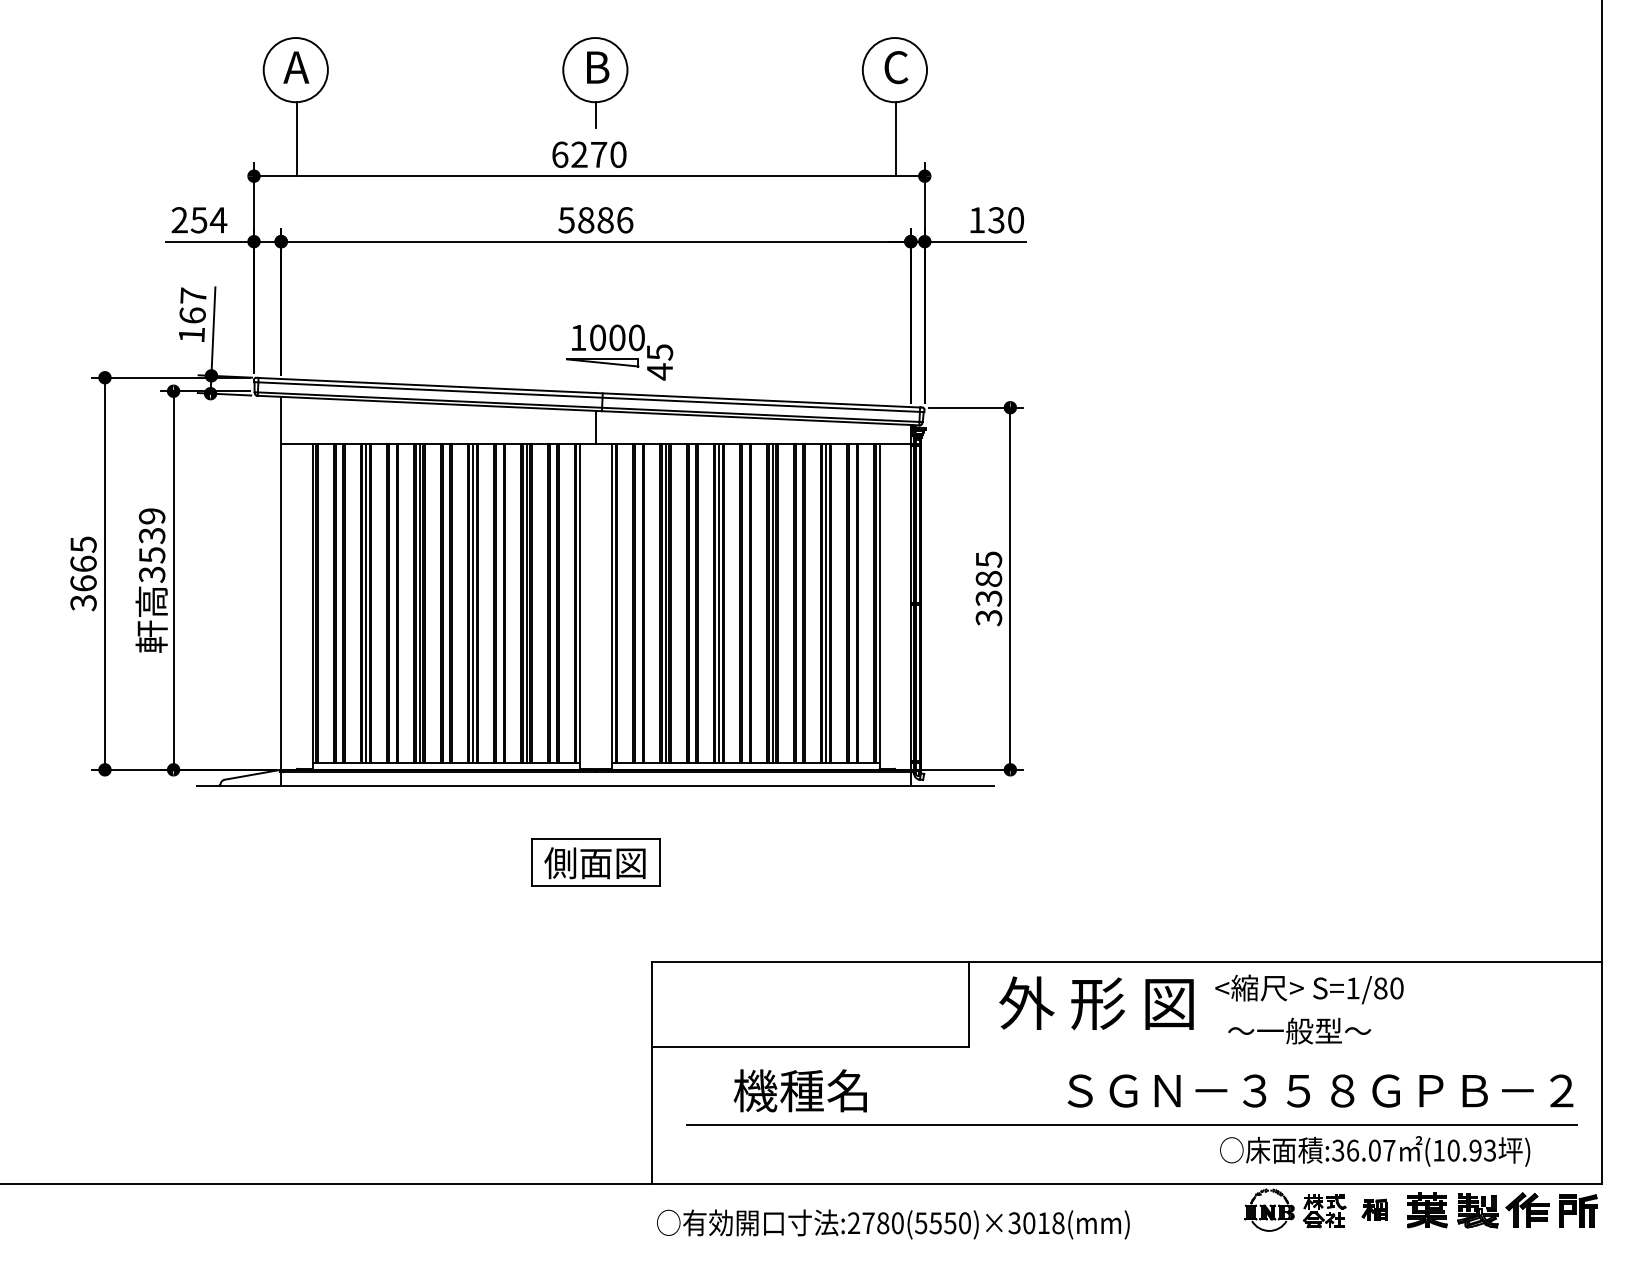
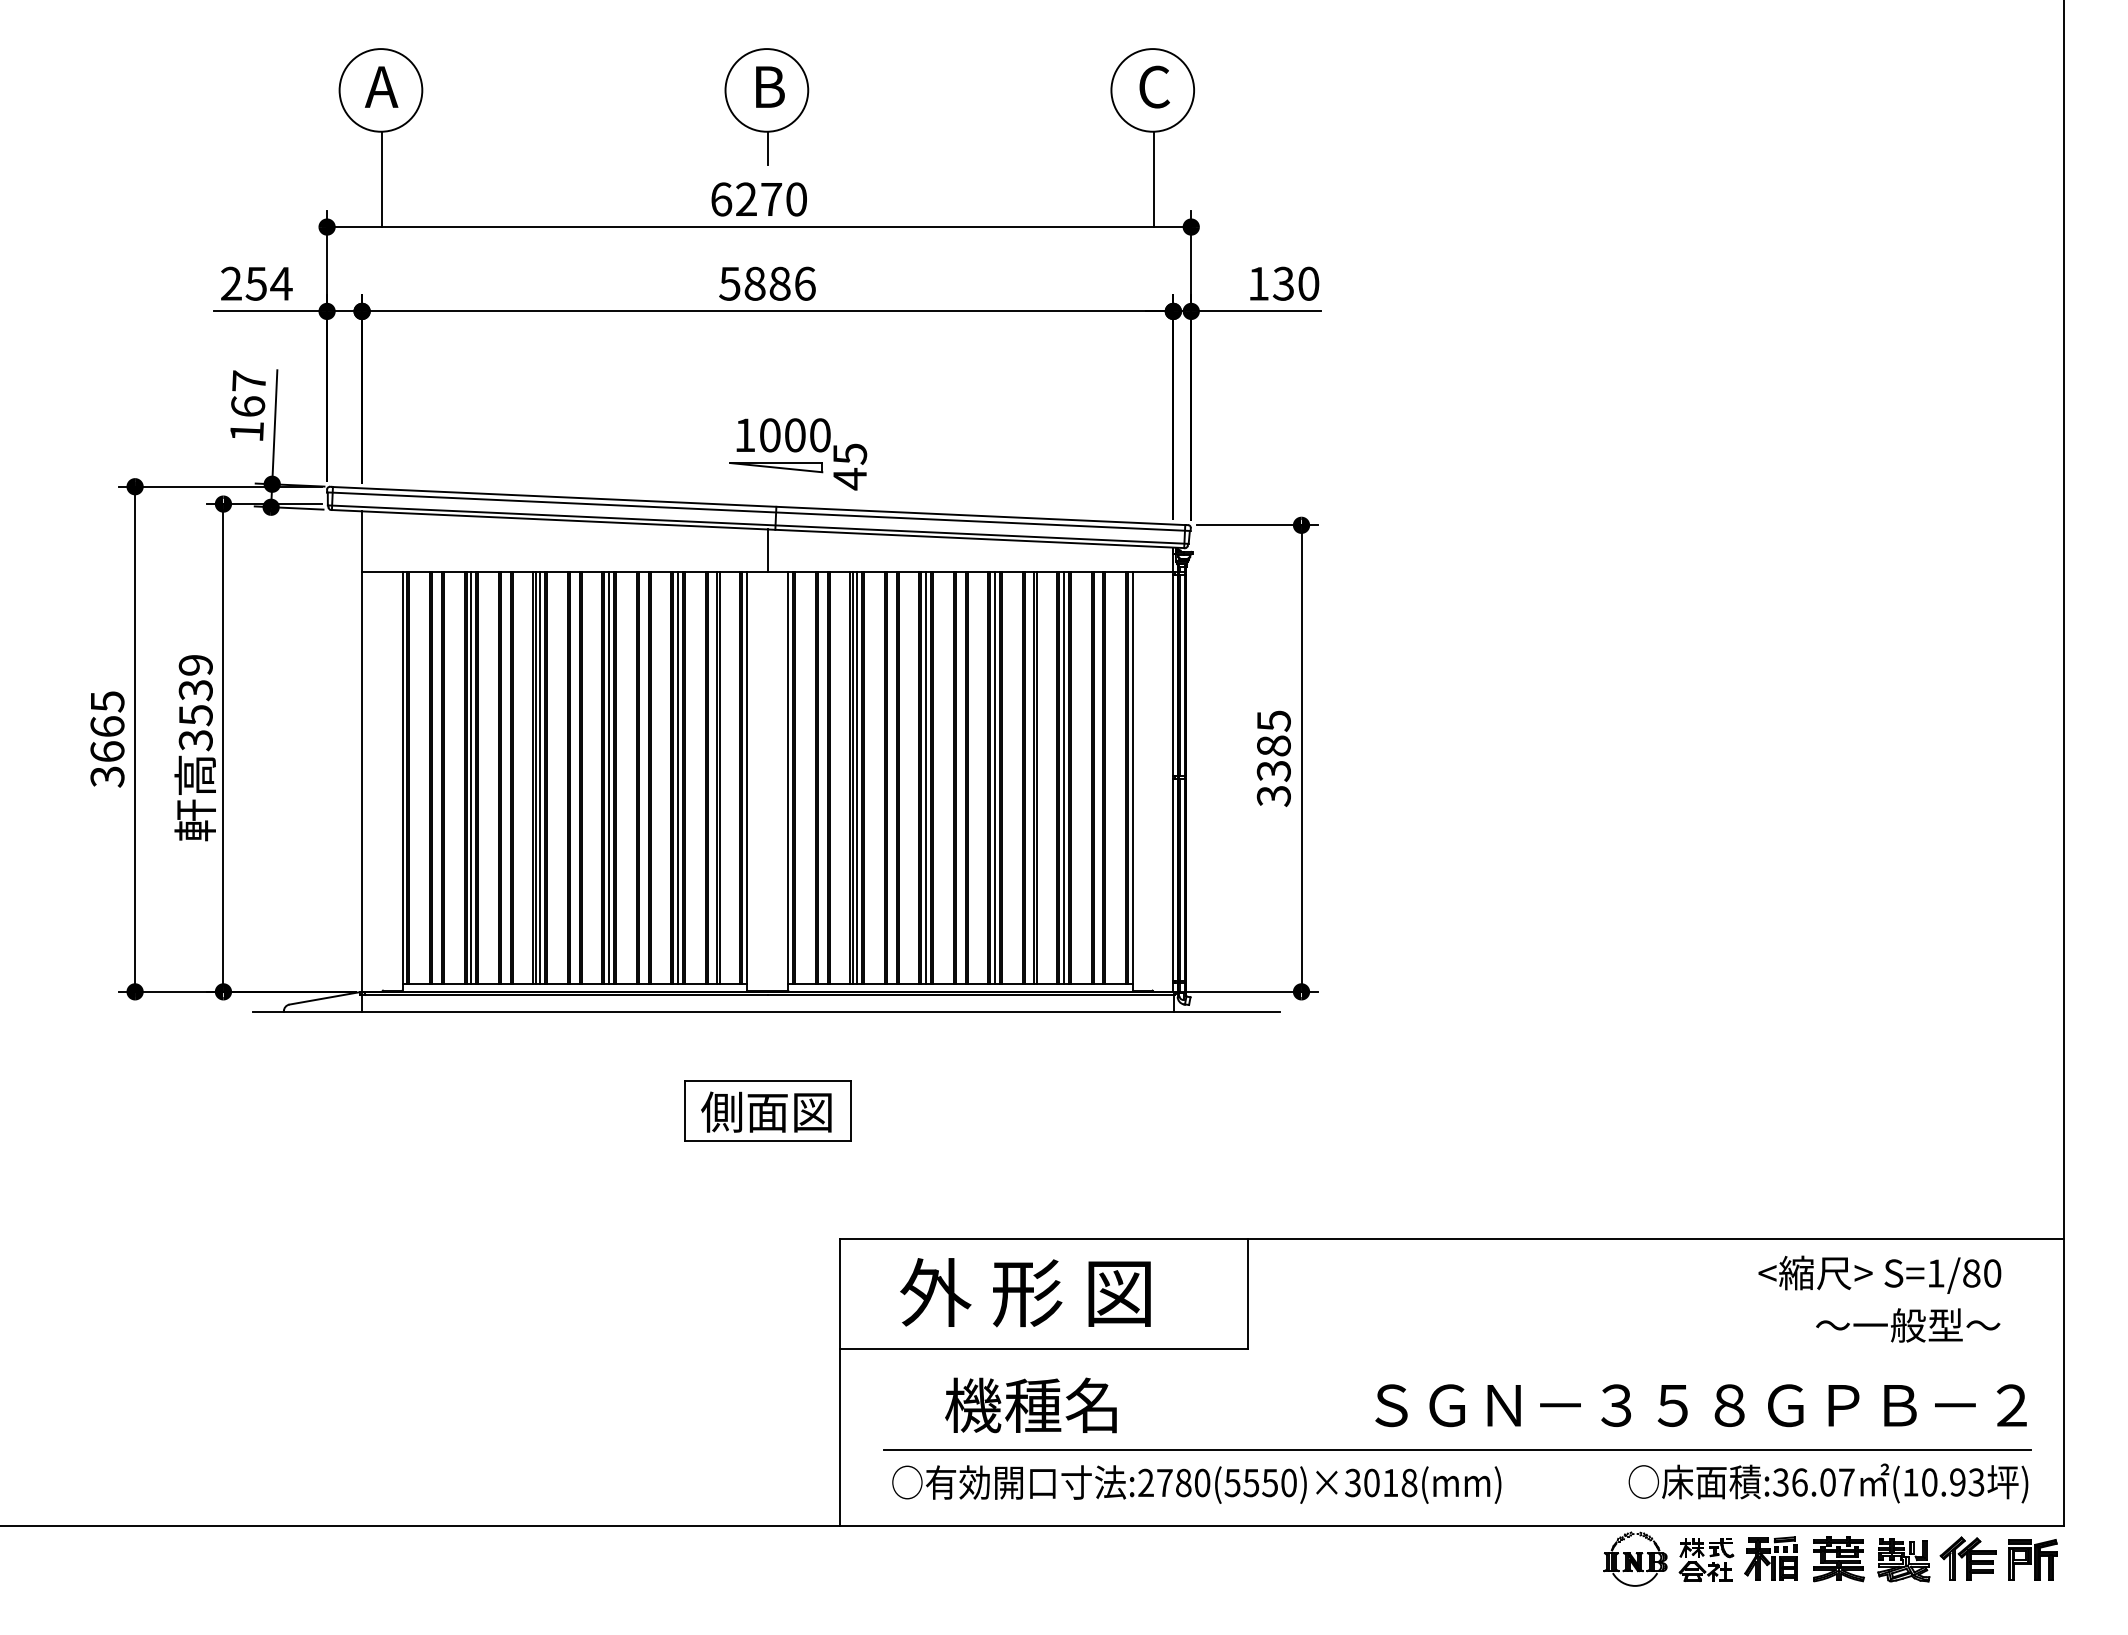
text: (1309, 989) -> (1879, 1274), moved
text: (1096, 1003) -> (1025, 1292), moved
text: (1299, 1031) -> (1908, 1325), moved
text: (1375, 1151) -> (1828, 1483), moved
part: (1374, 1209) -> (1770, 1558), size x1.67
text: (893, 1224) -> (1196, 1484), moved

